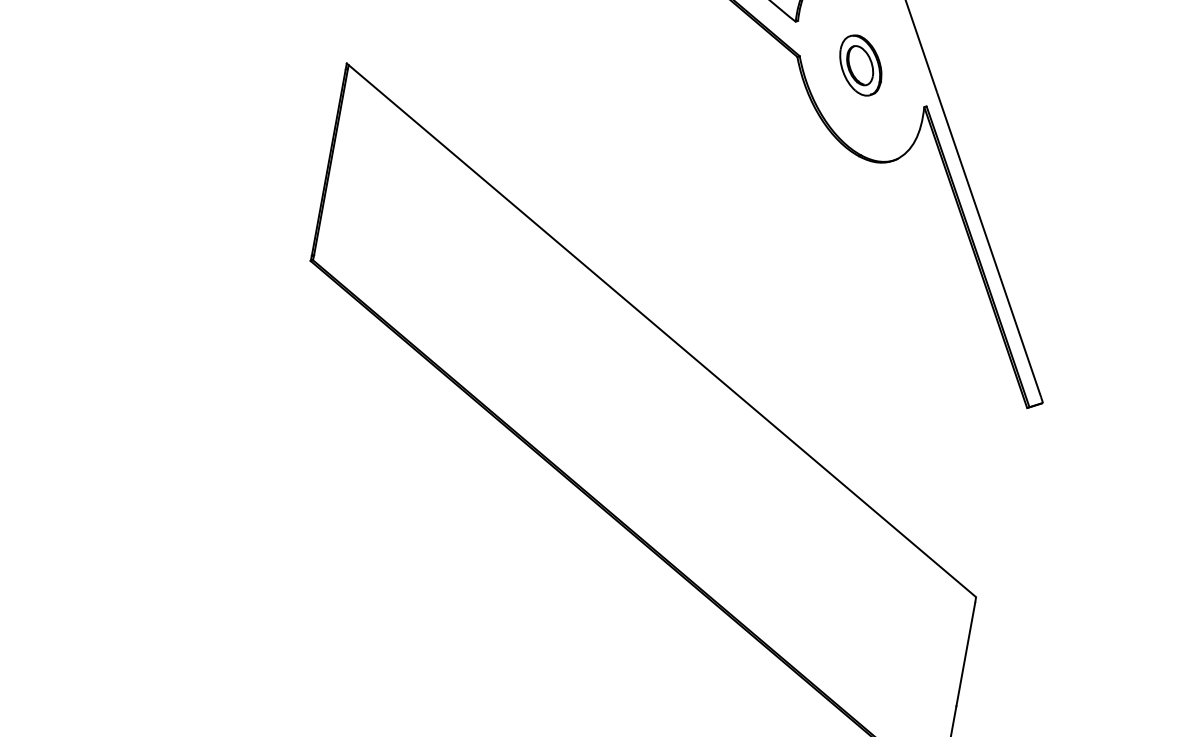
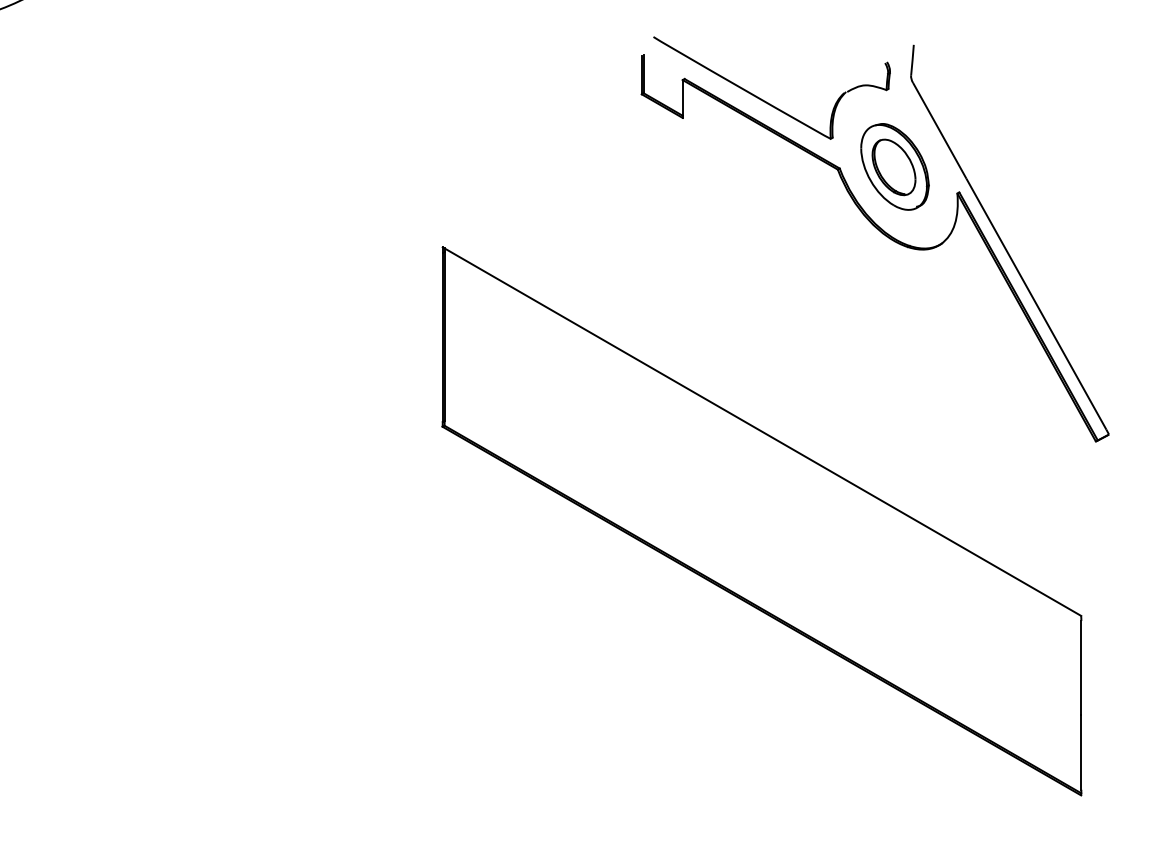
part: (860, 64) -> (894, 166), size x1.67

